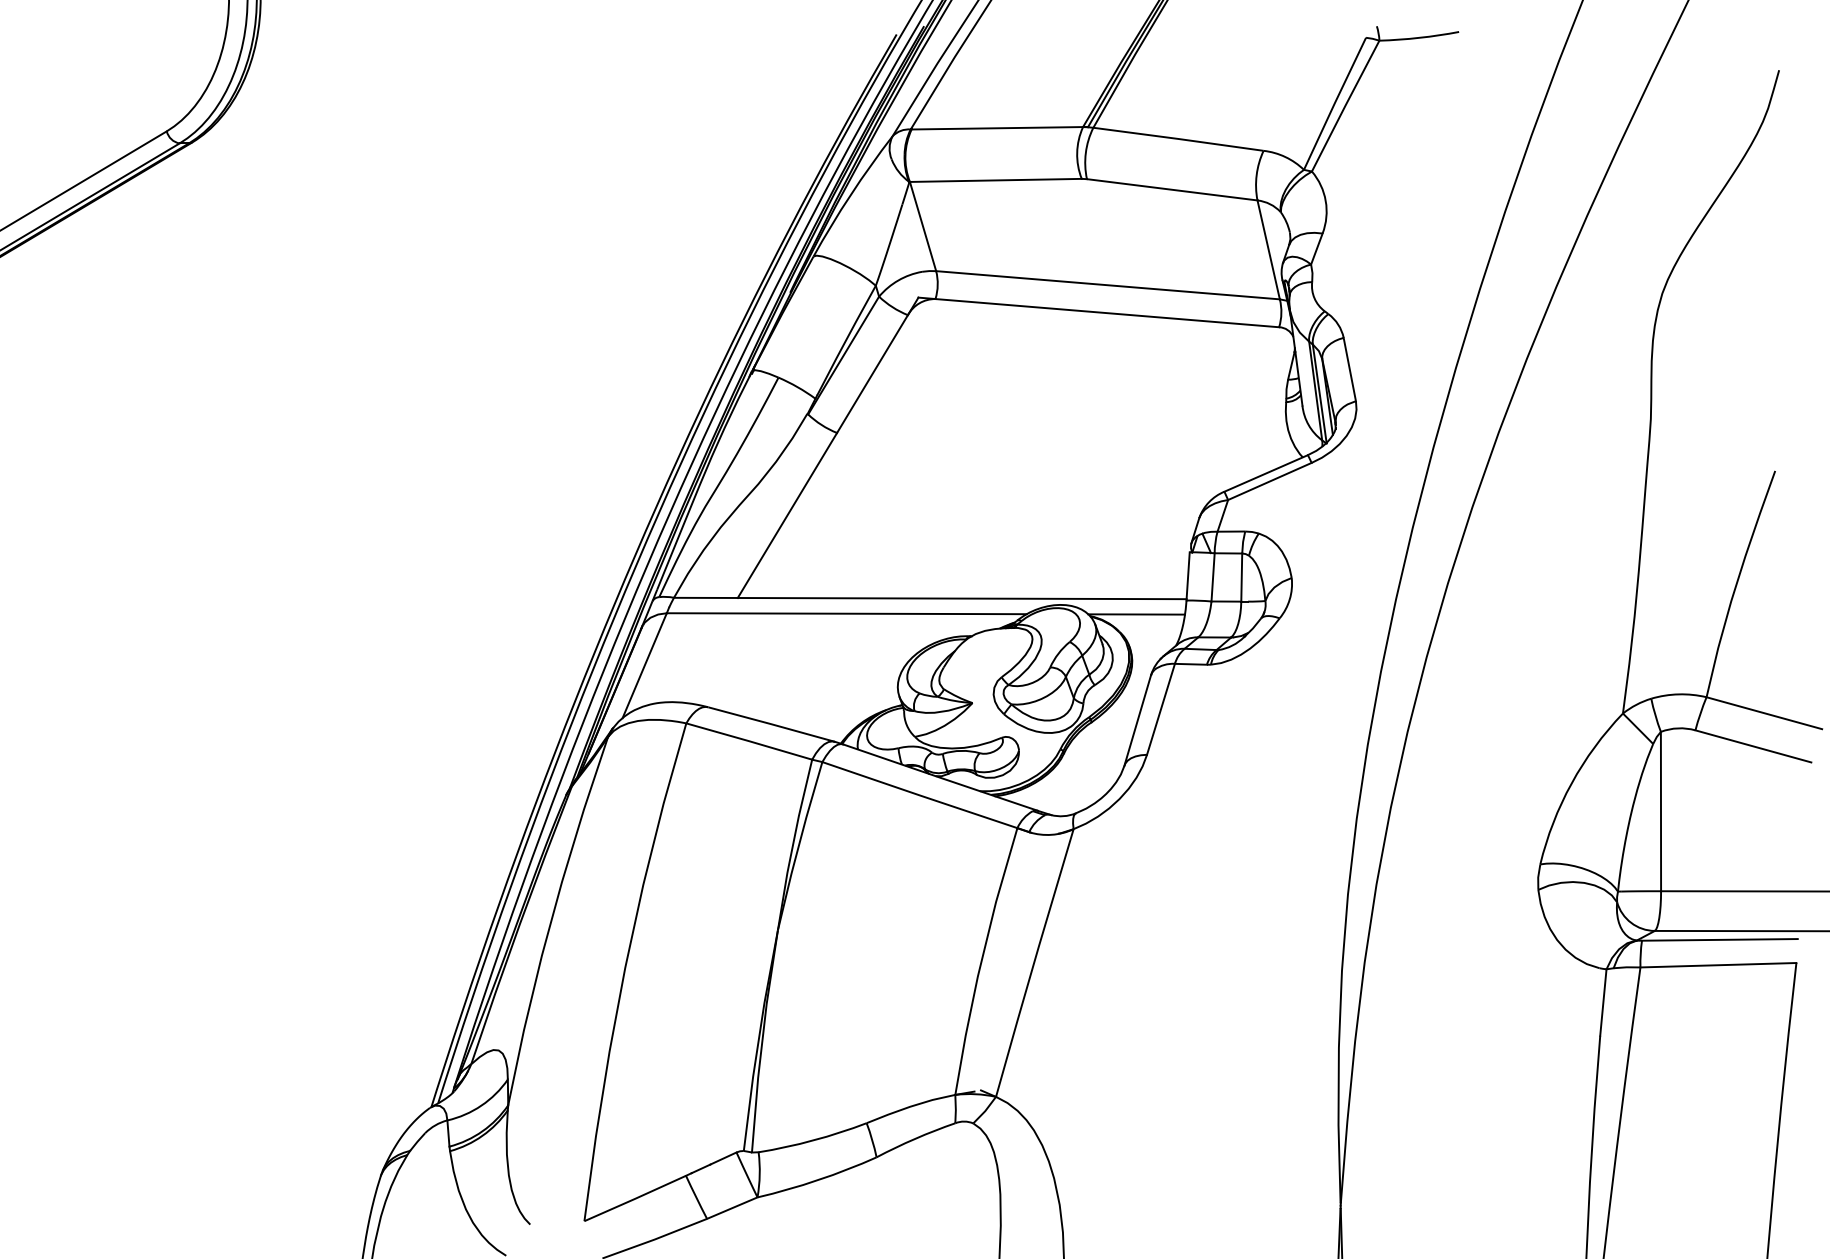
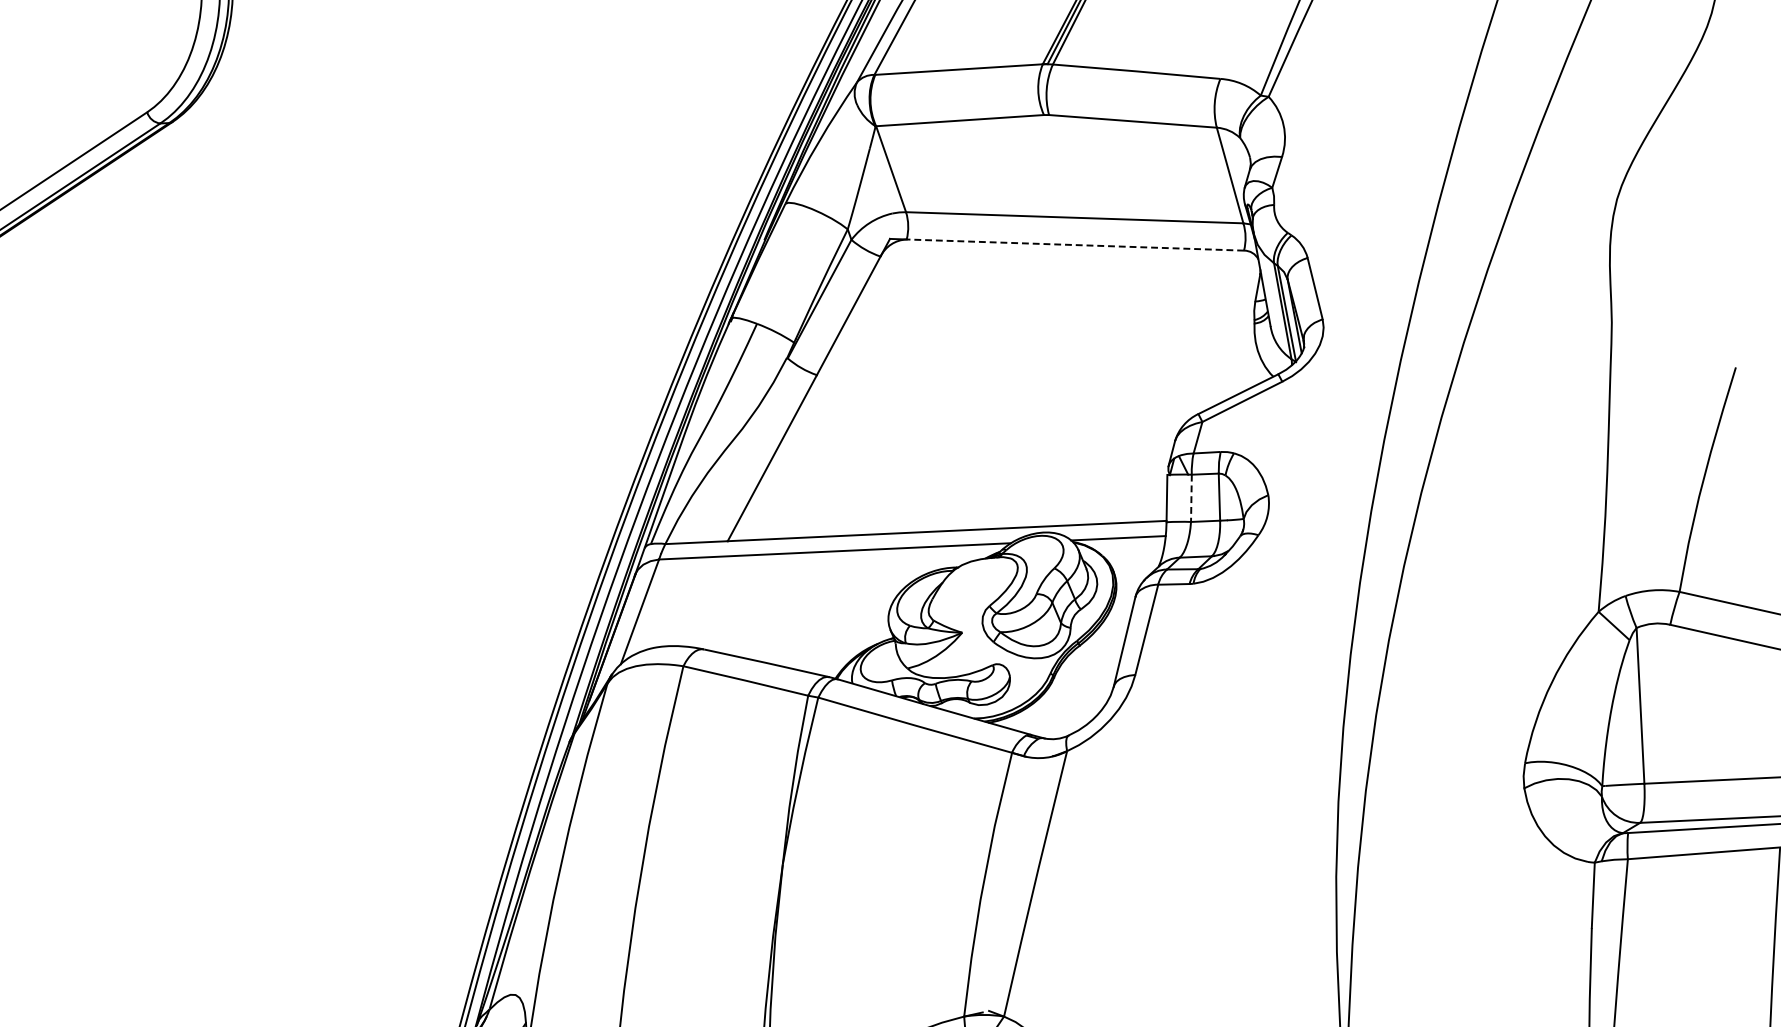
line: (1106, 313) -> (1074, 245), solid -> dashed
line: (1213, 577) -> (1191, 498), solid -> dashed

